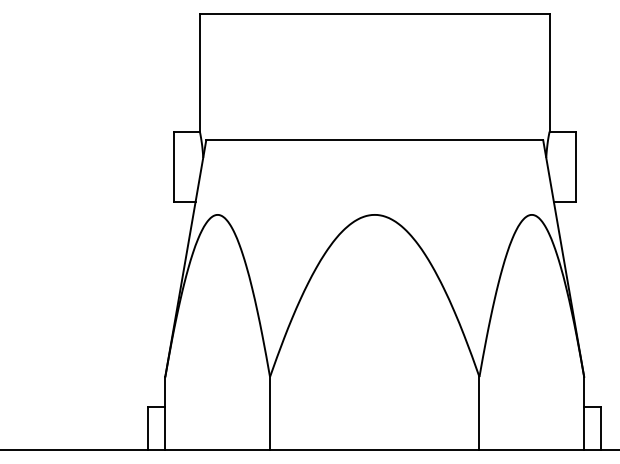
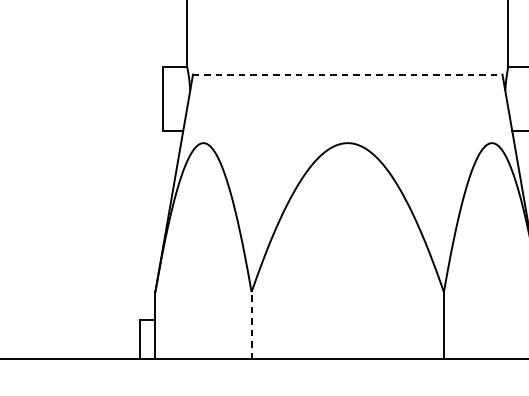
line: (375, 140) -> (348, 74), solid -> dashed
line: (270, 412) -> (252, 324), solid -> dashed

